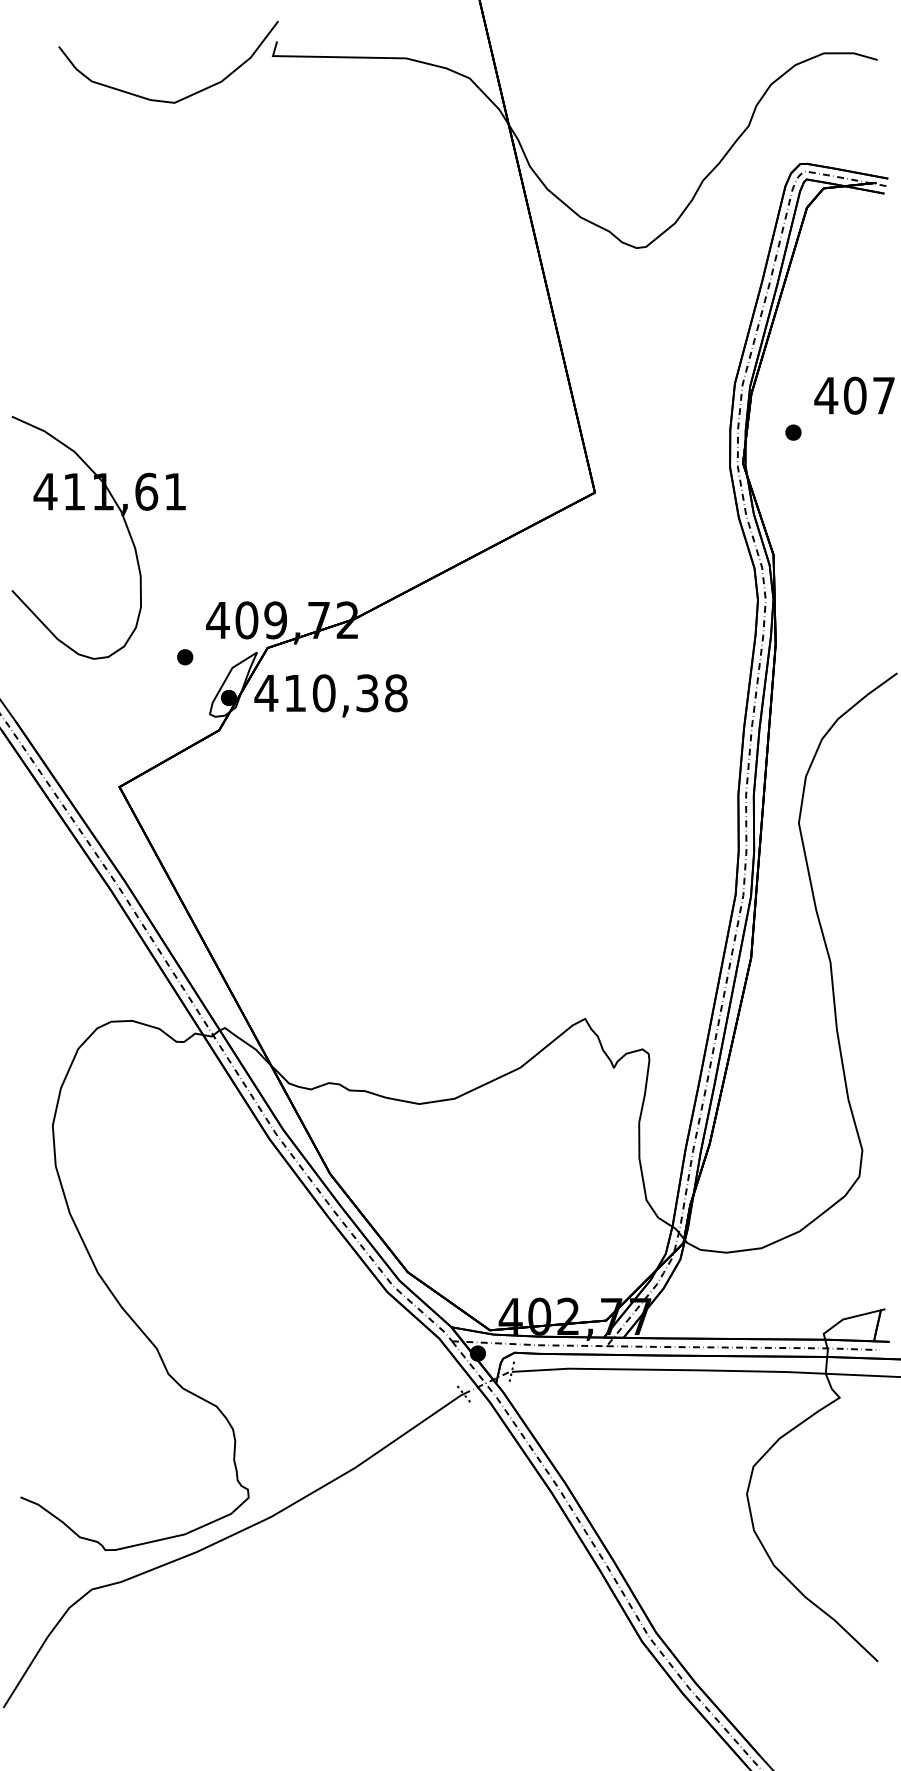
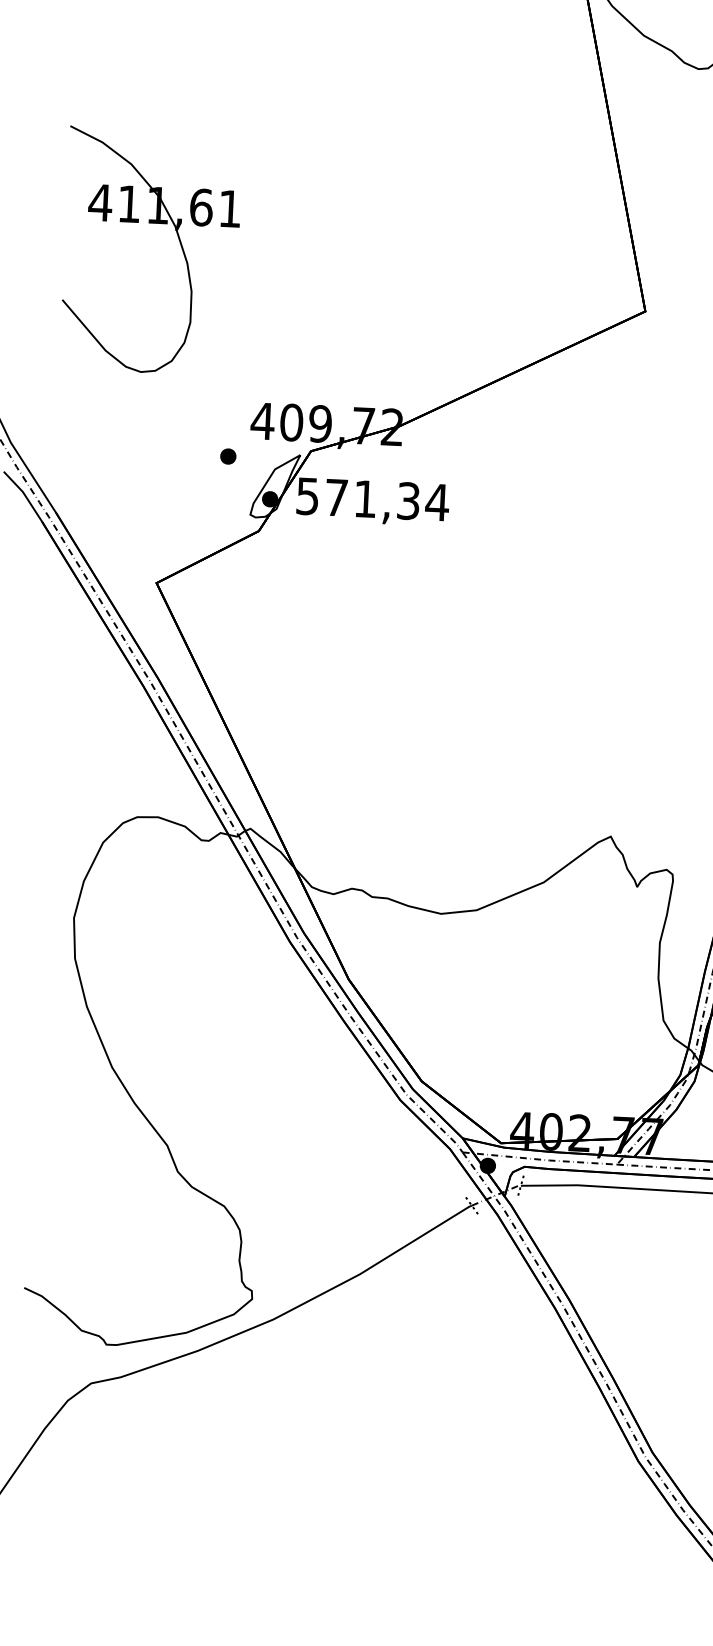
part: (98, 510) -> (152, 223), moved
text: (331, 693) -> (372, 499), 410,38 -> 571,34

